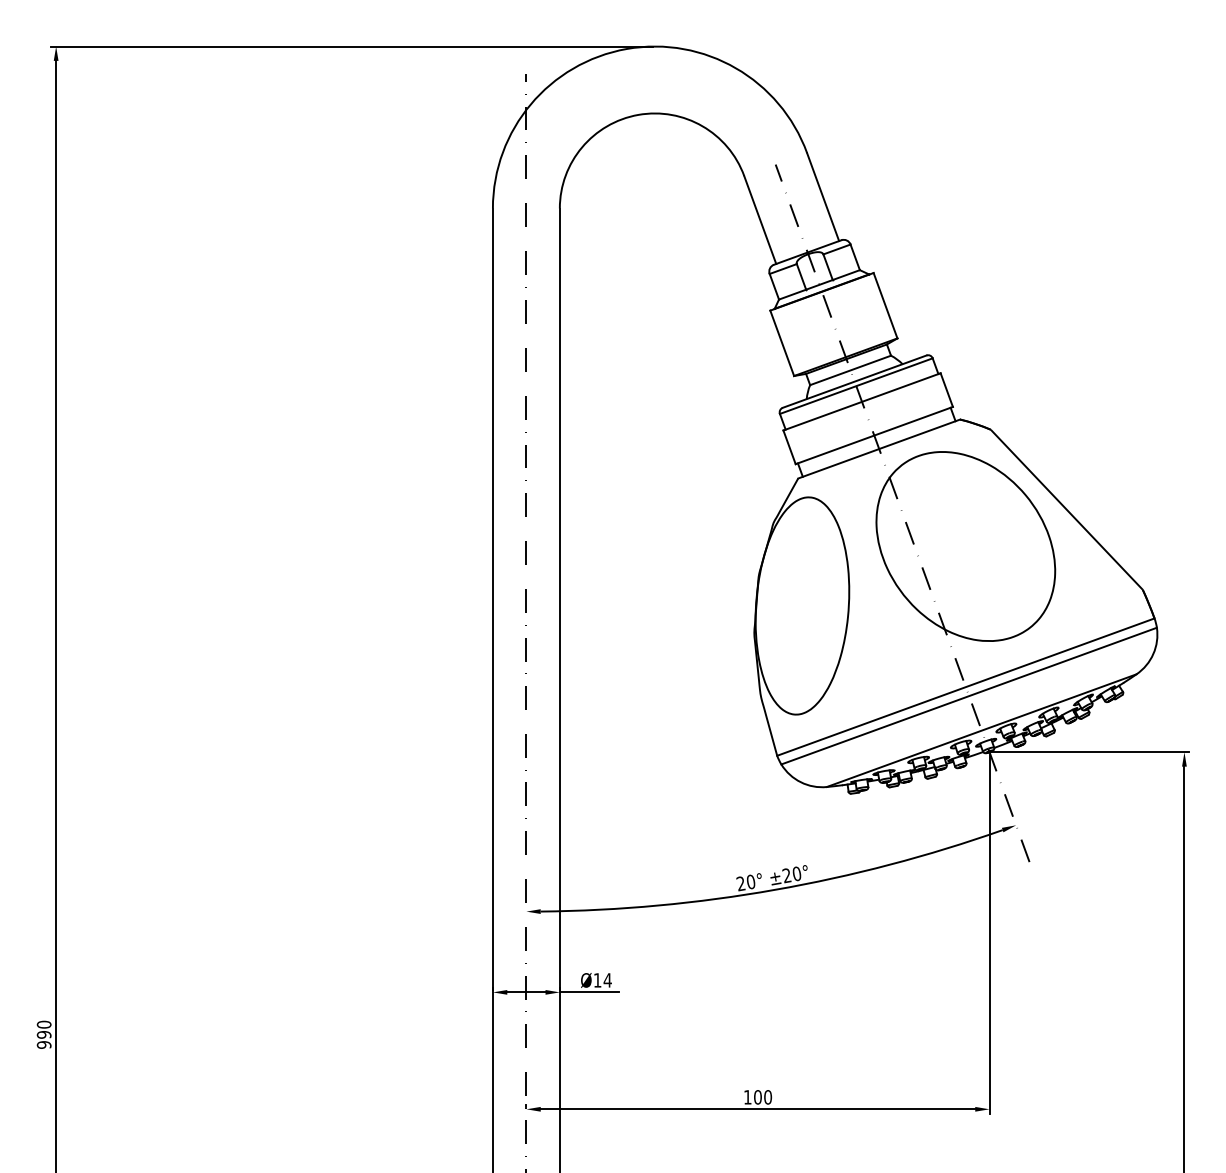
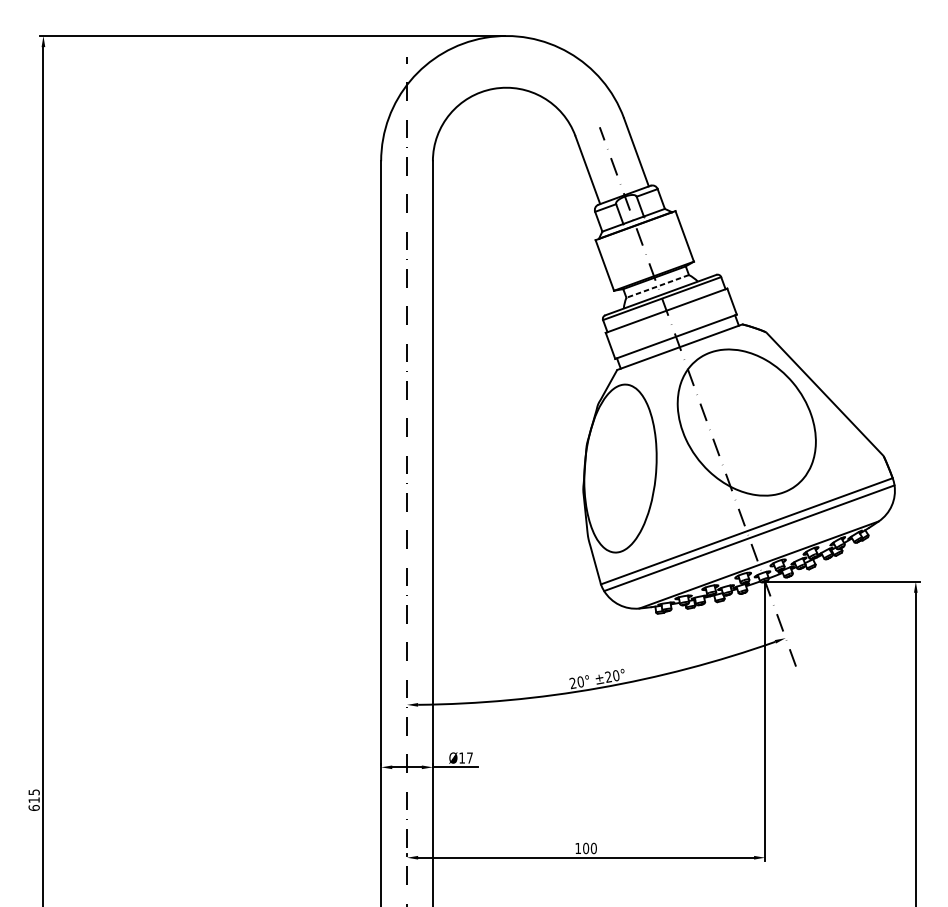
line: (850, 370) -> (657, 286), solid -> dashed
text: (607, 980) -> (469, 758), Ø14 -> Ø17
text: (43, 1034) -> (33, 799), 990 -> 615

